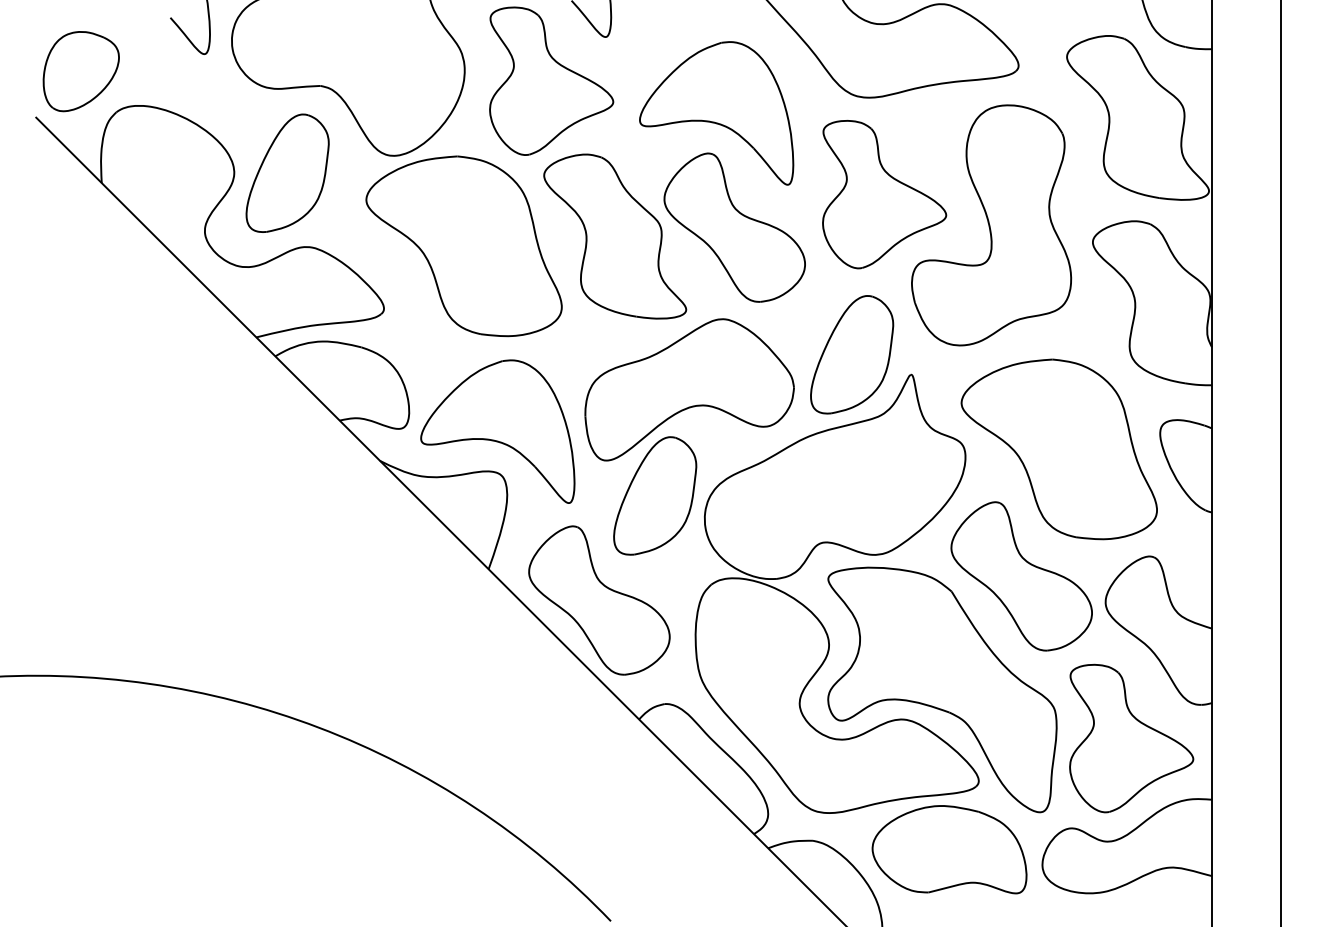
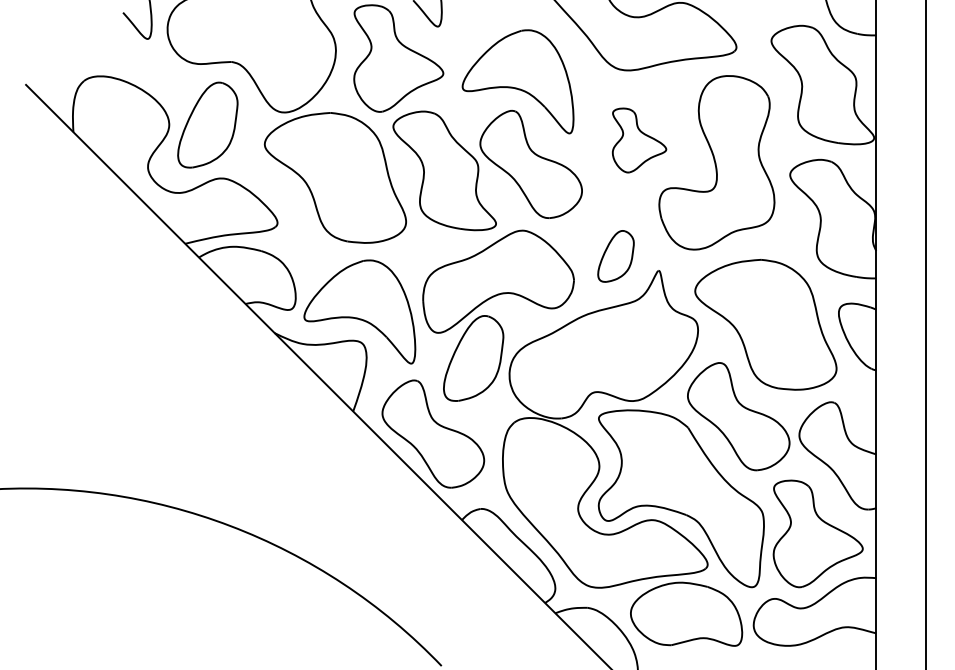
part: (81, 71) -> (58, 51), removed
part: (884, 194) -> (639, 140), size x0.6
part: (851, 354) -> (615, 256), size x0.6

